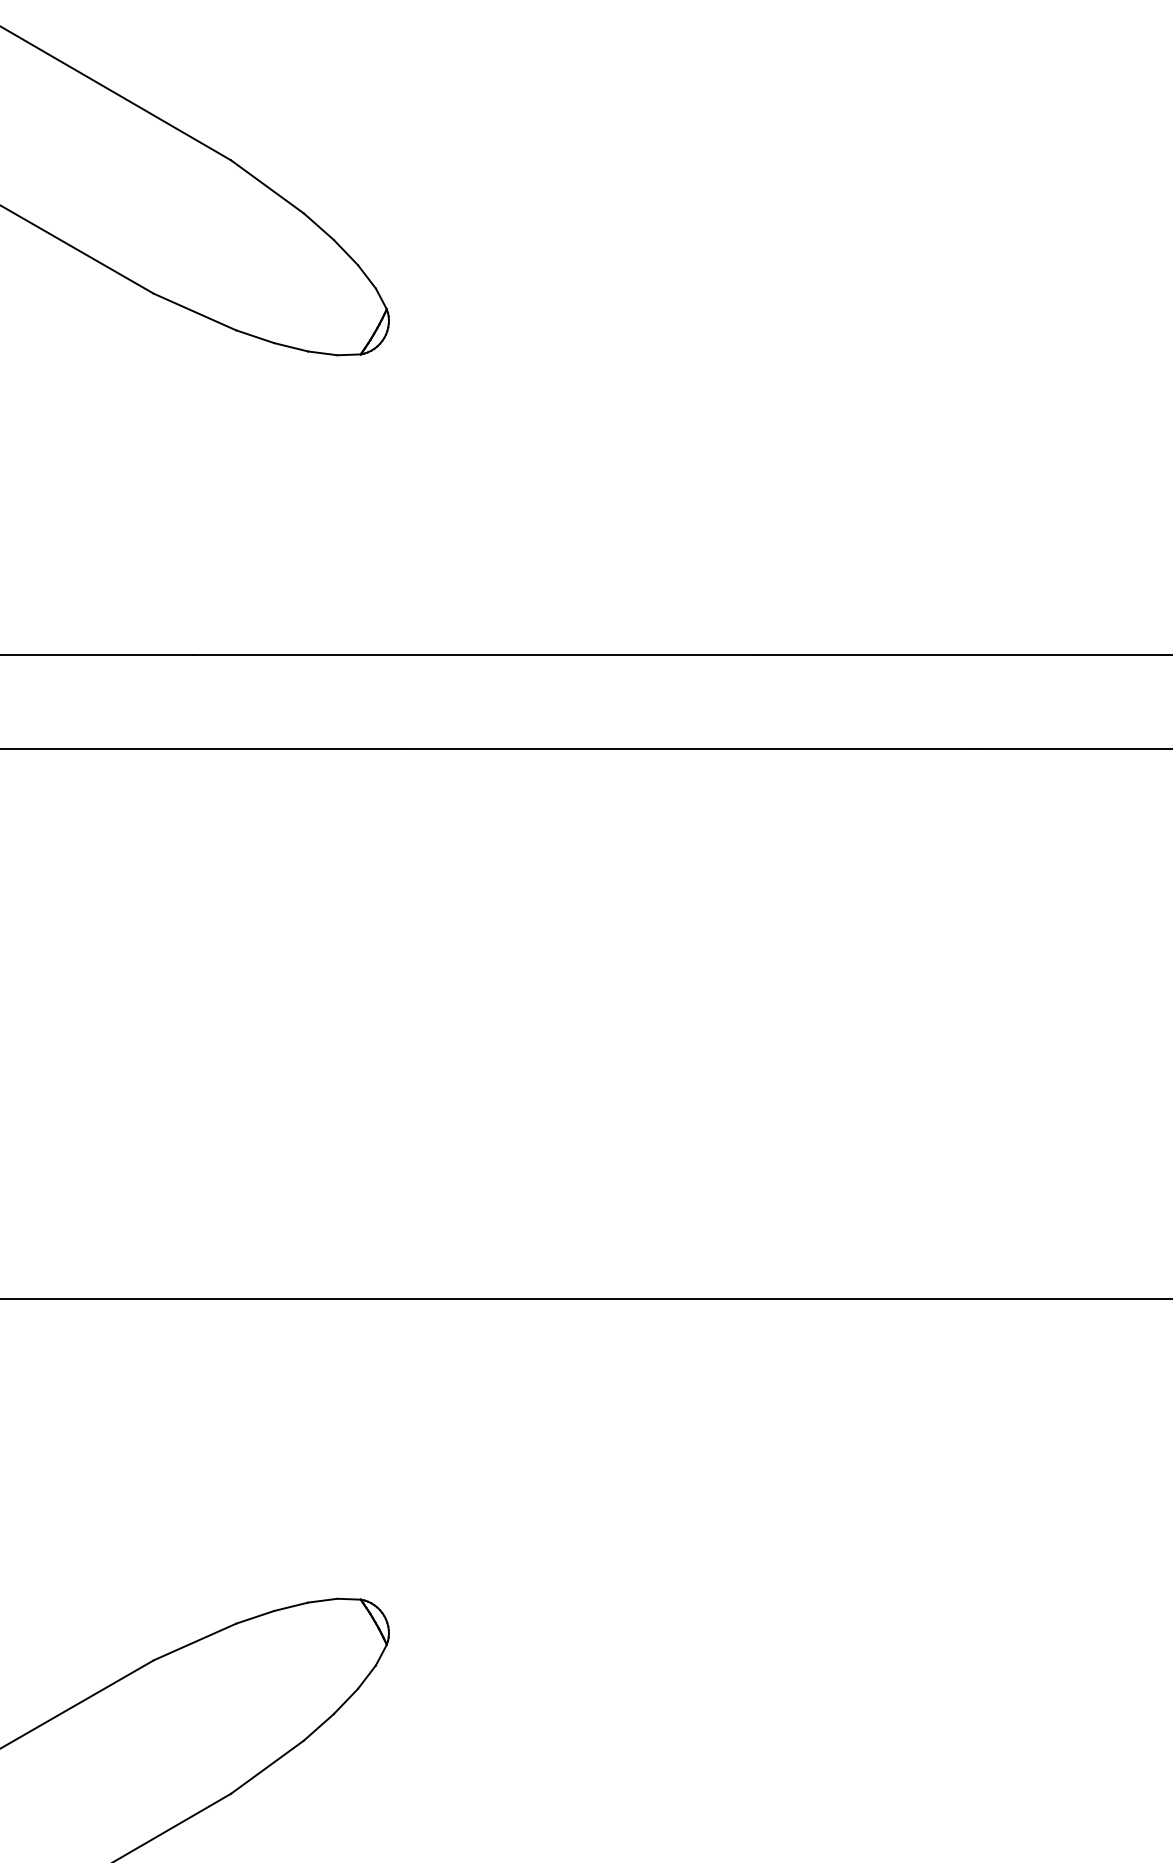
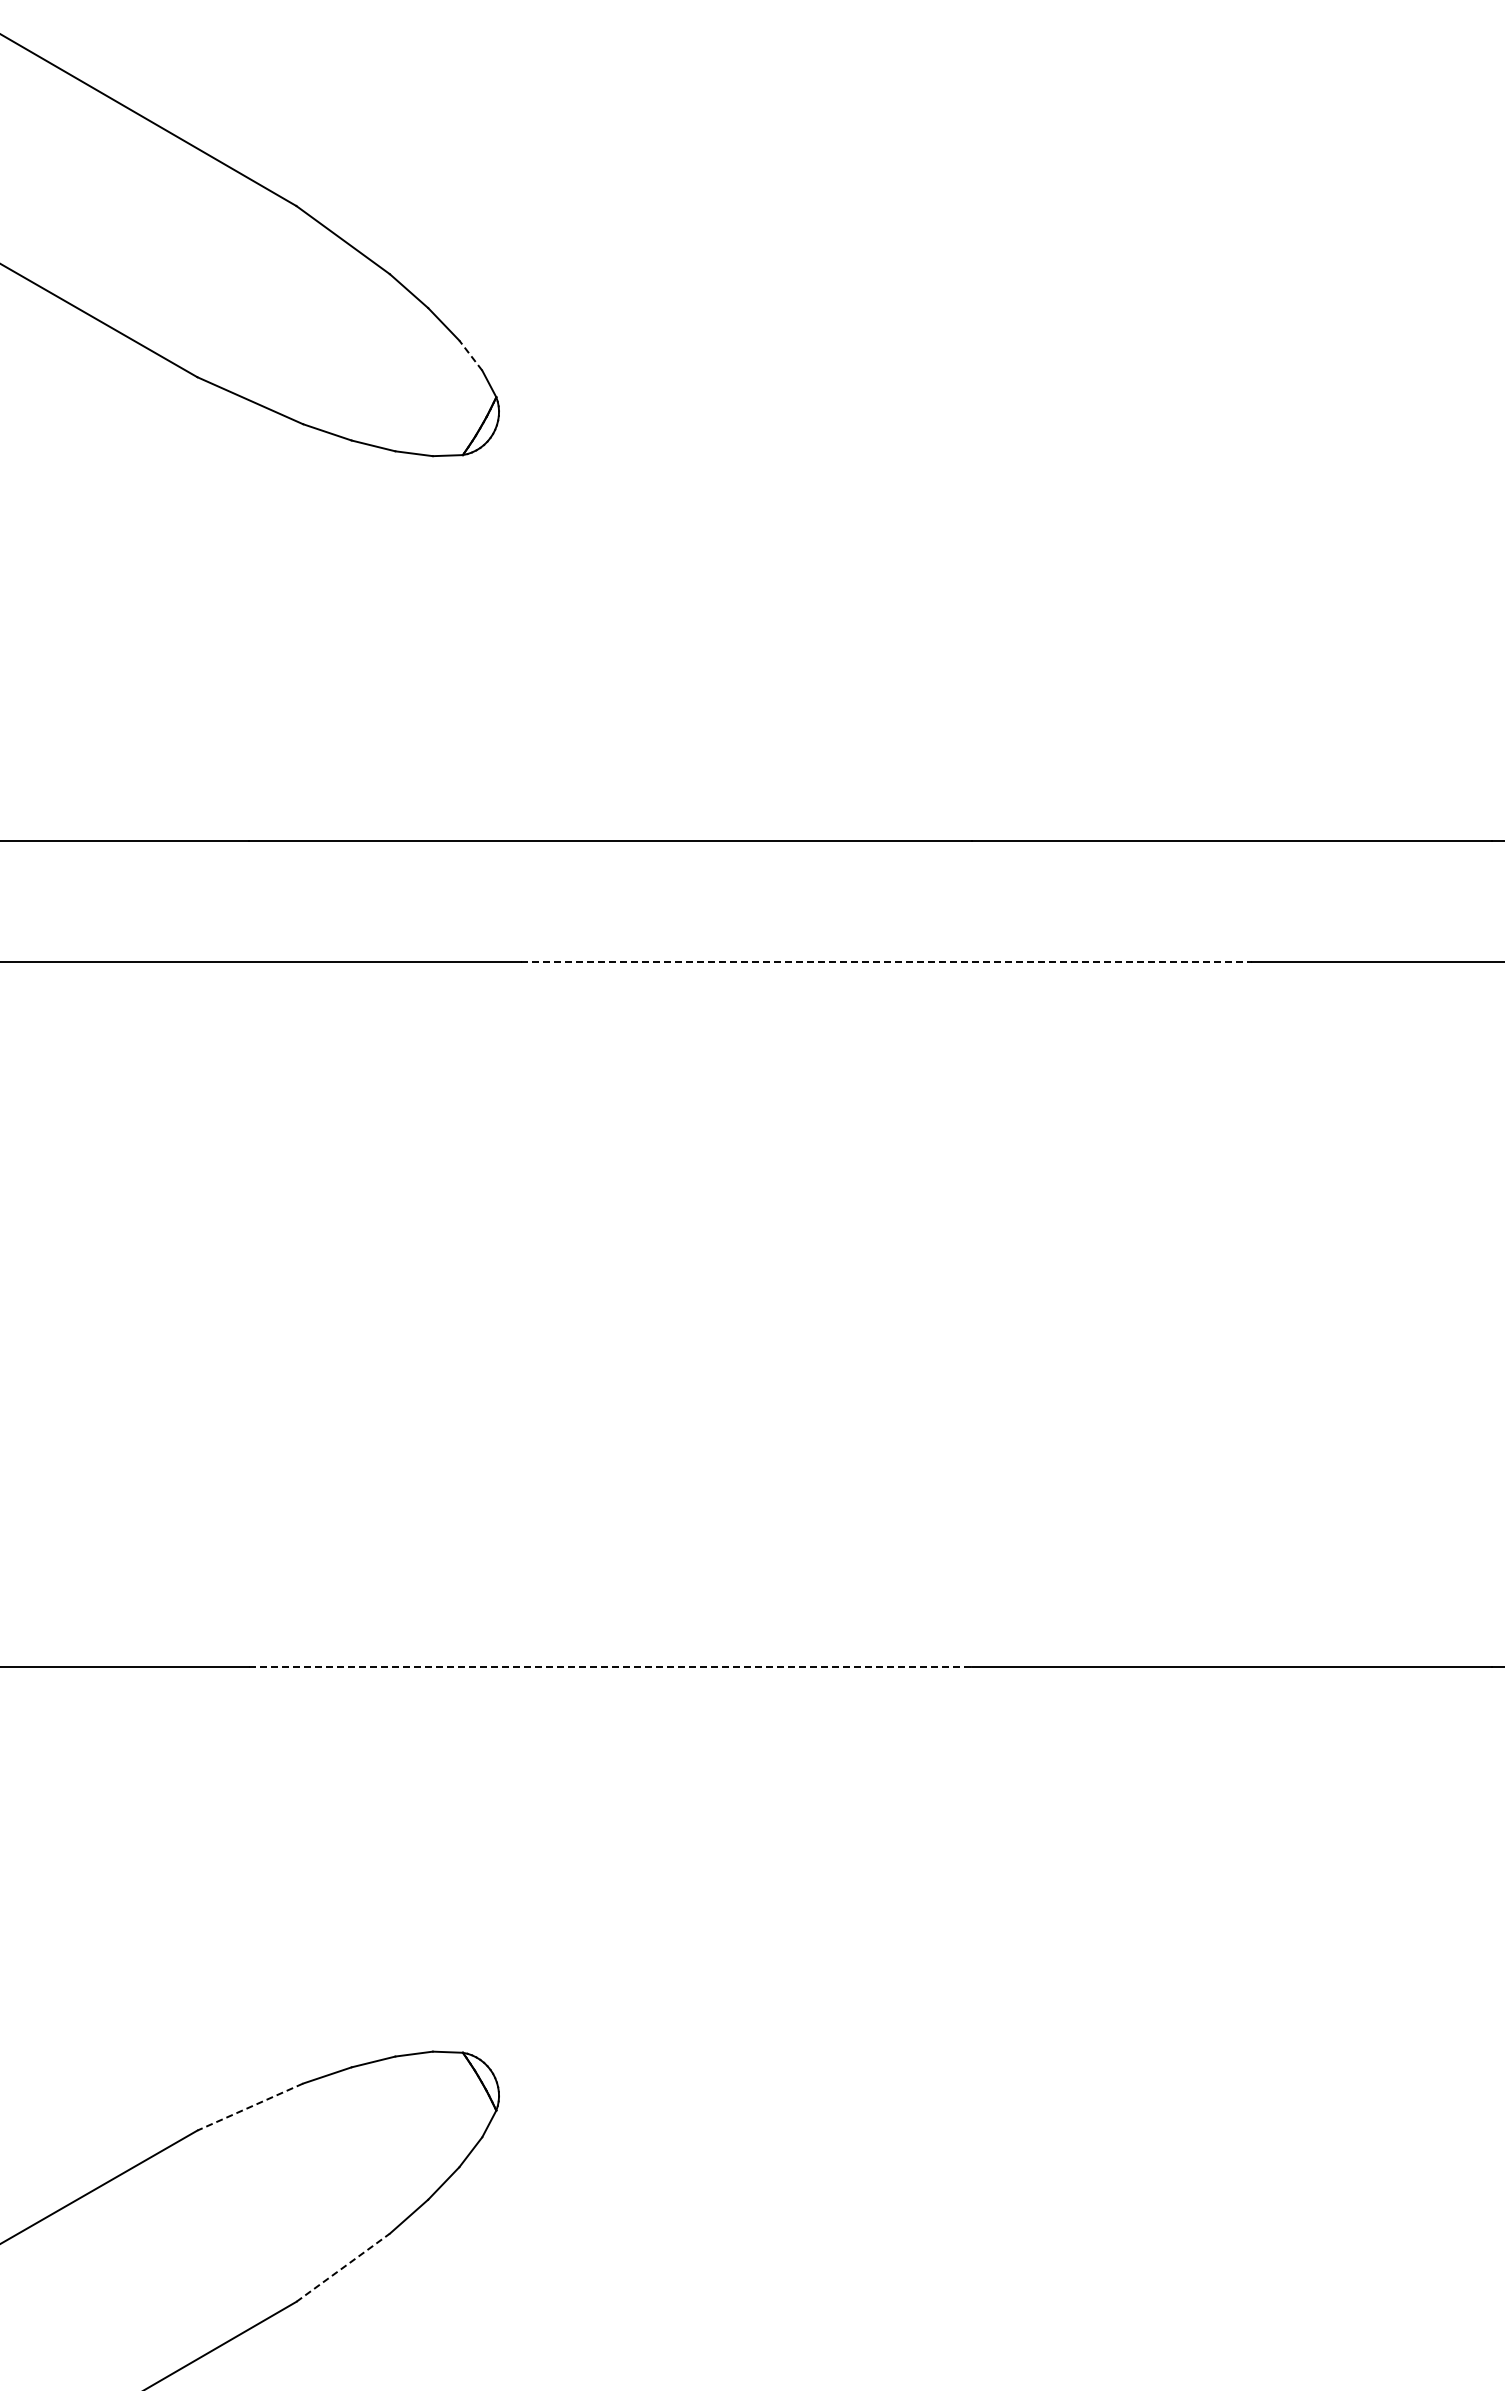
line: (366, 276) -> (470, 355), solid -> dashed
line: (690, 749) -> (886, 961), solid -> dashed
line: (475, 1299) -> (610, 1667), solid -> dashed
line: (195, 1642) -> (250, 2107), solid -> dashed
line: (267, 1767) -> (343, 2267), solid -> dashed

